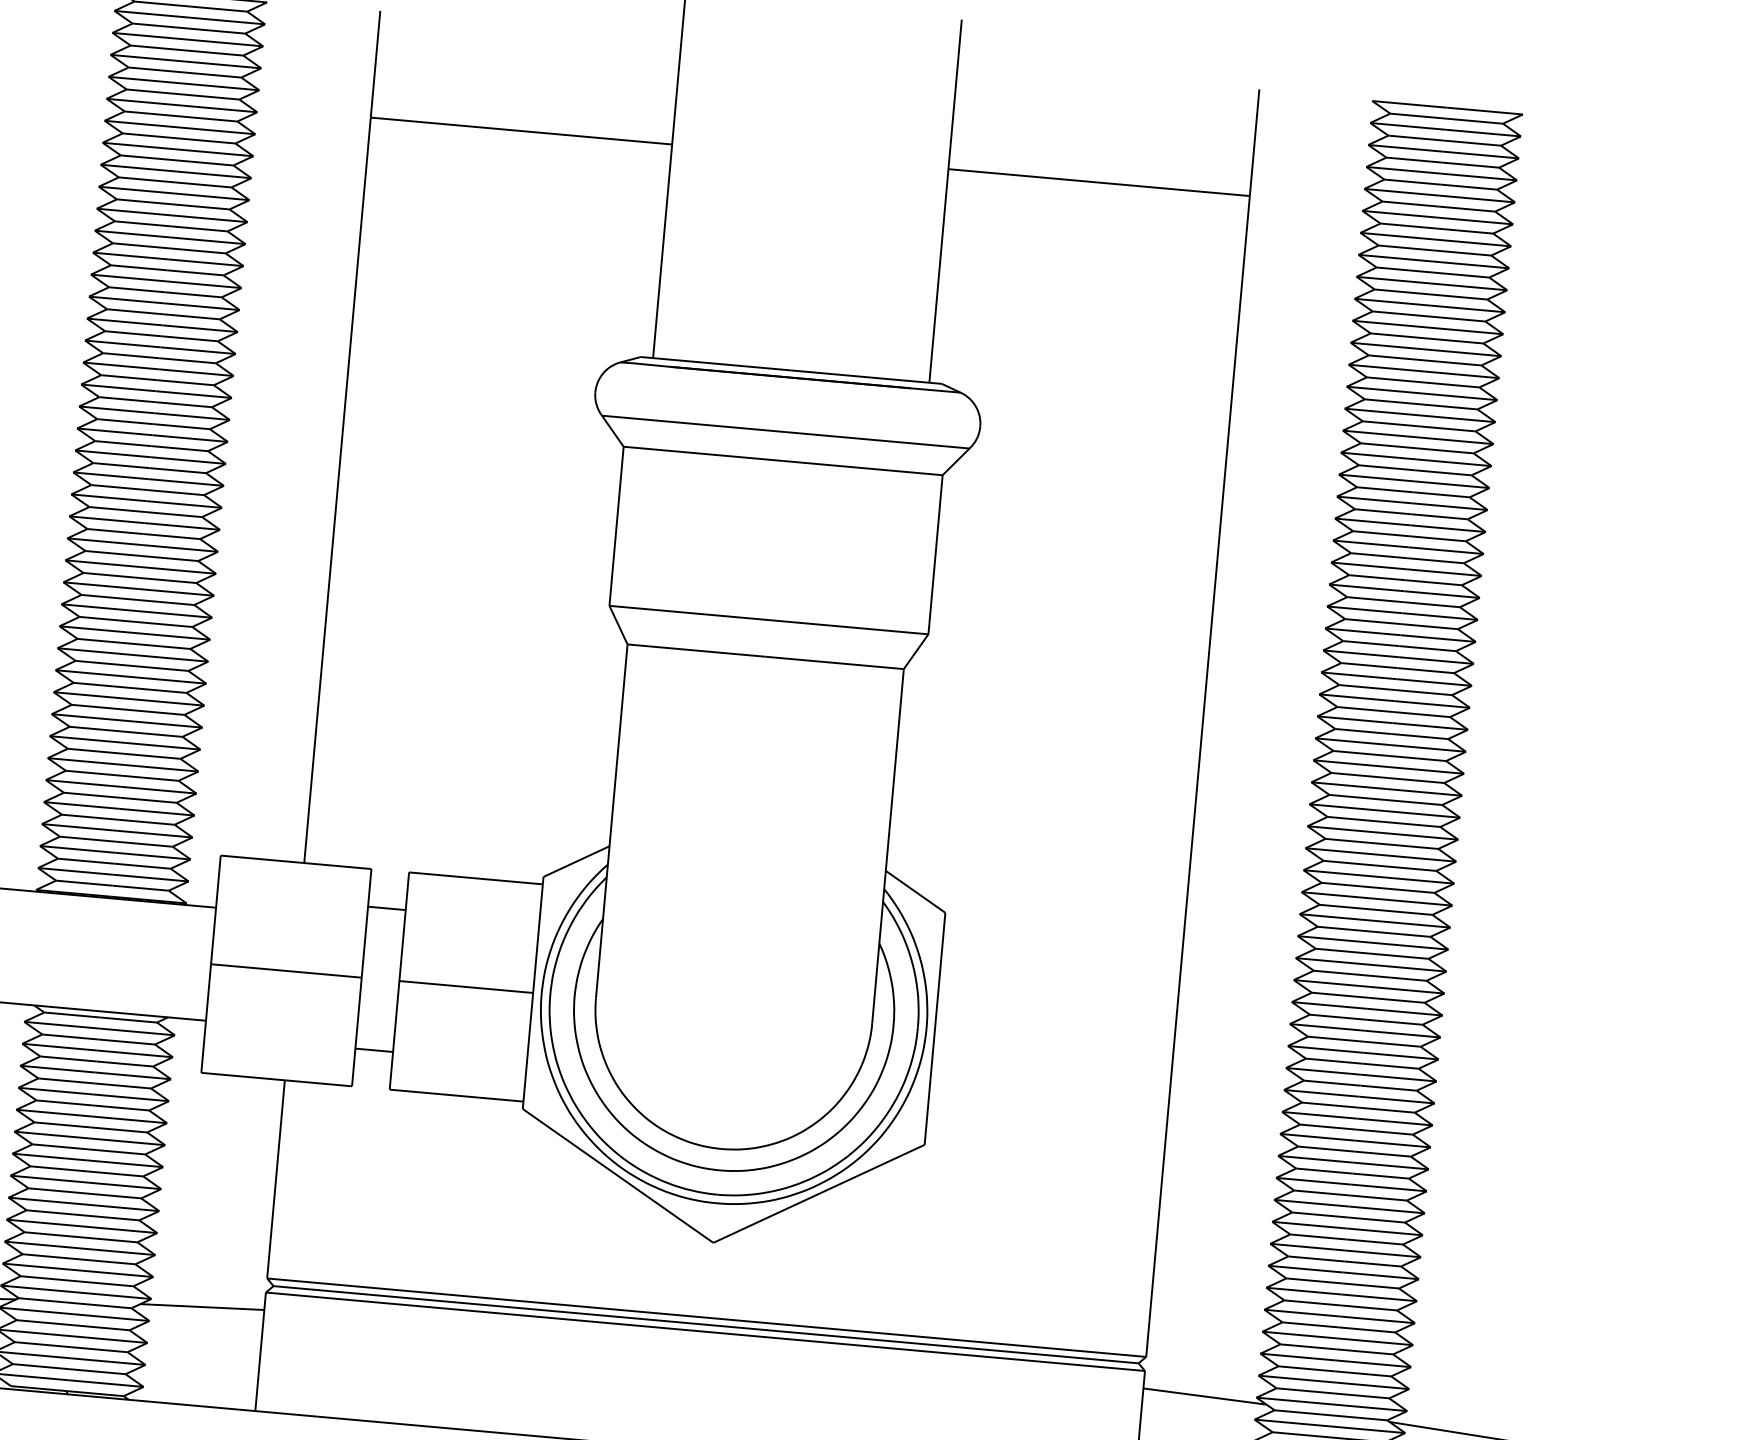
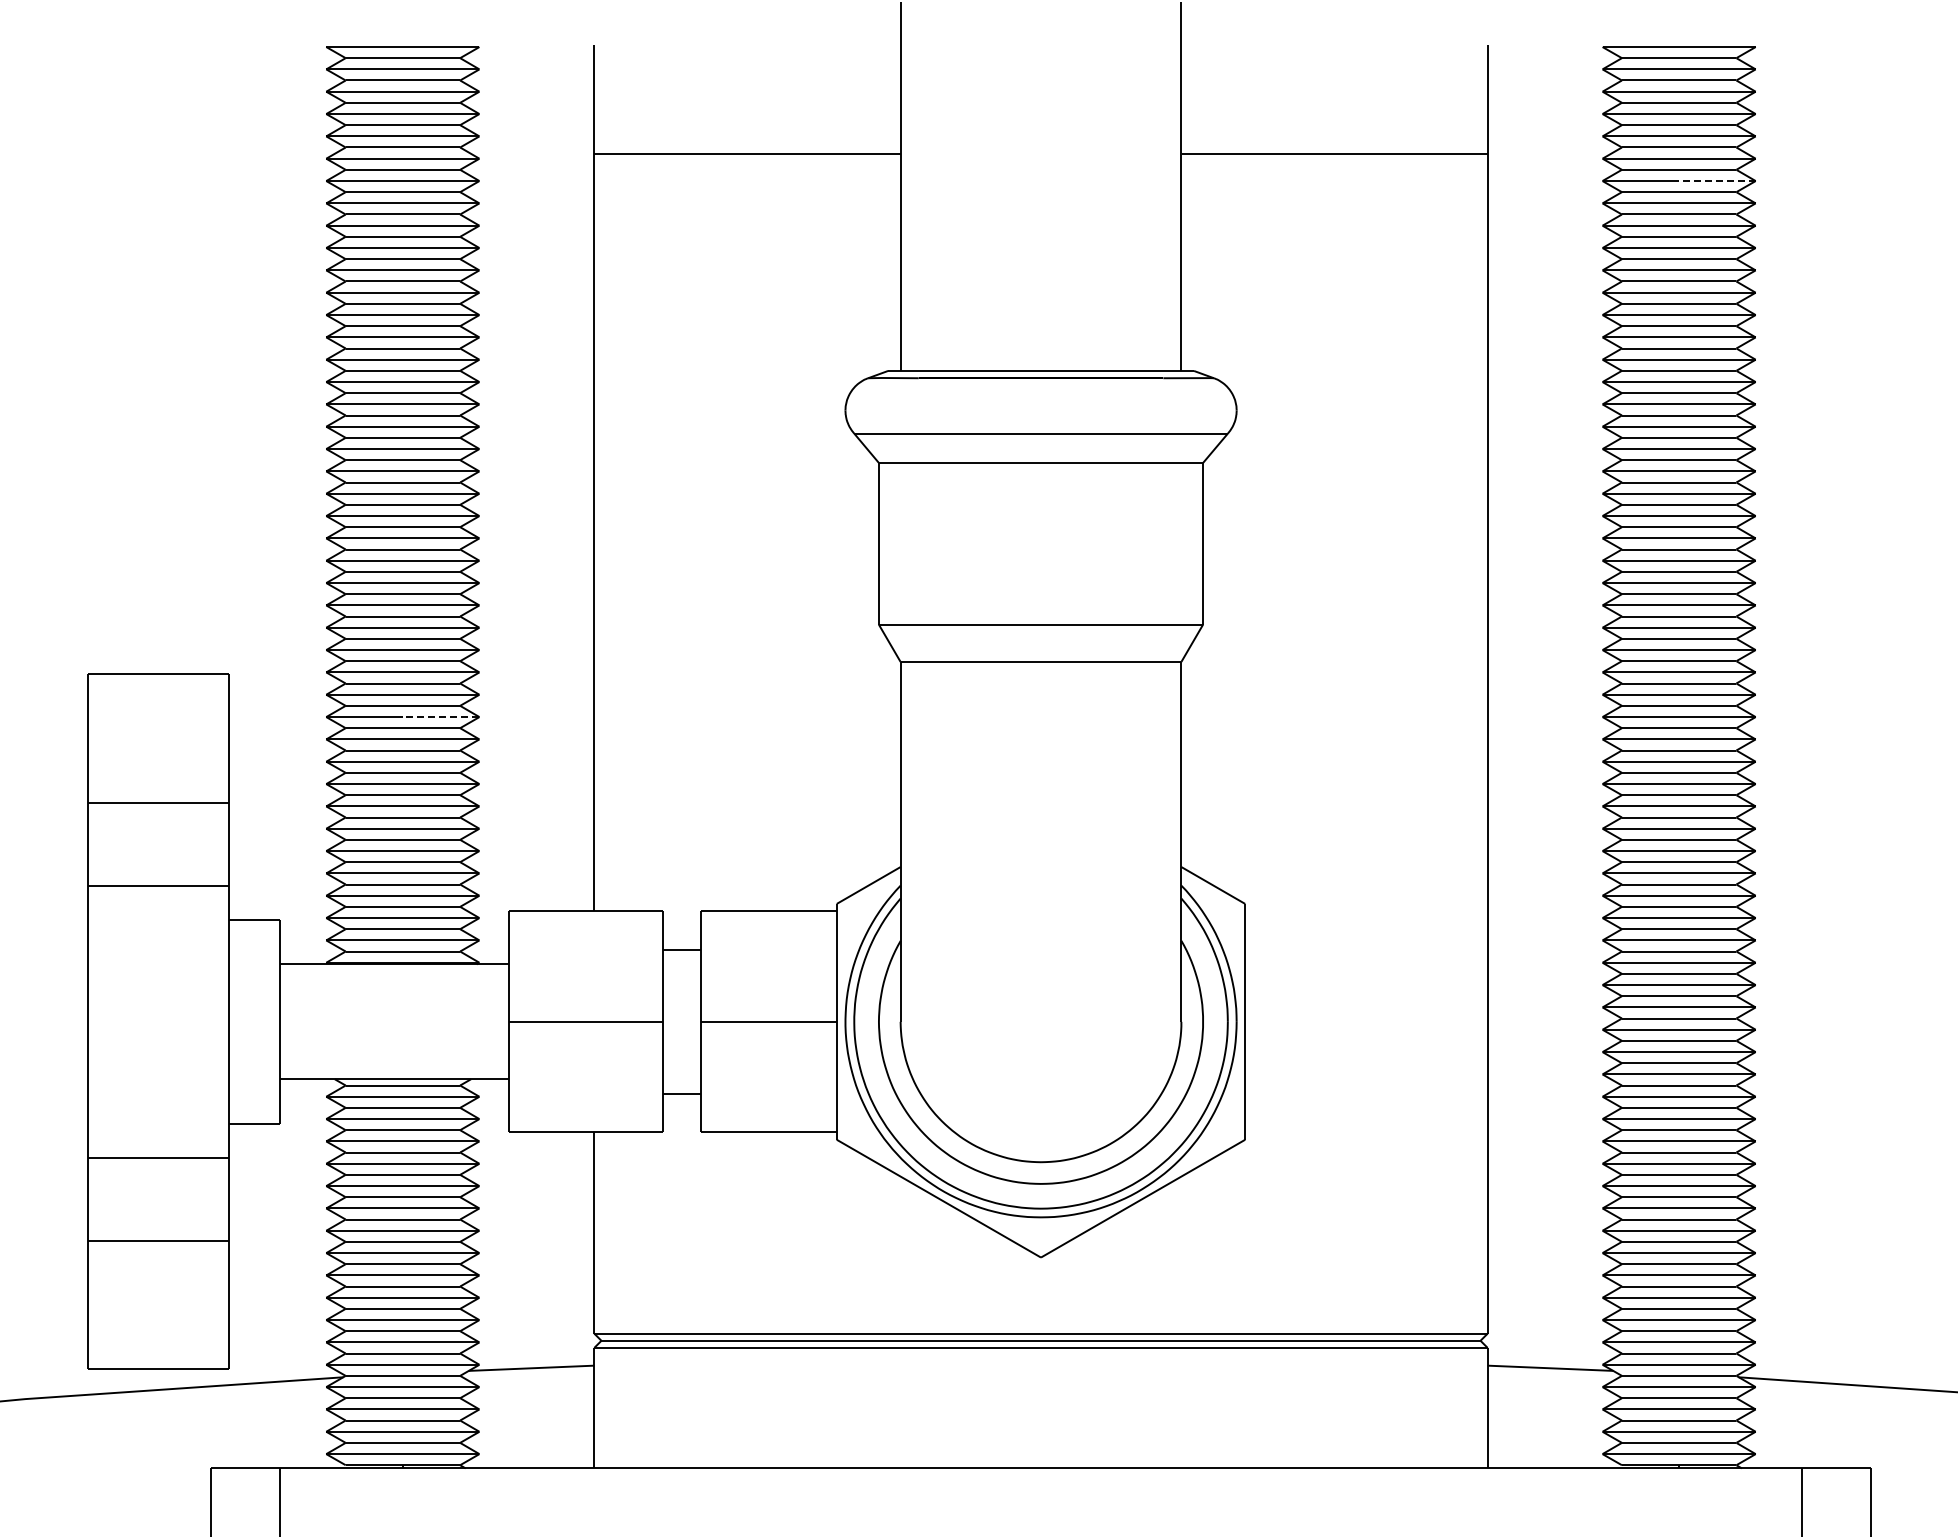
line: (1472, 243) -> (1716, 181), solid -> dashed
line: (169, 658) -> (440, 717), solid -> dashed

